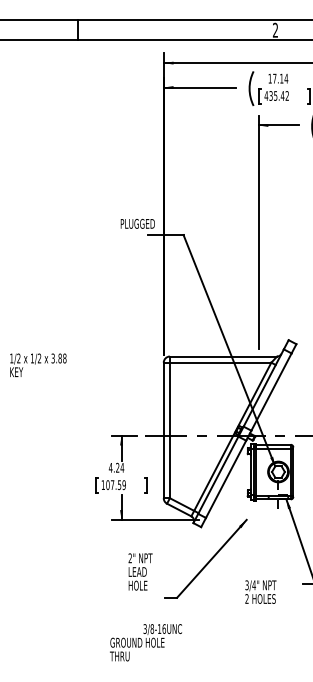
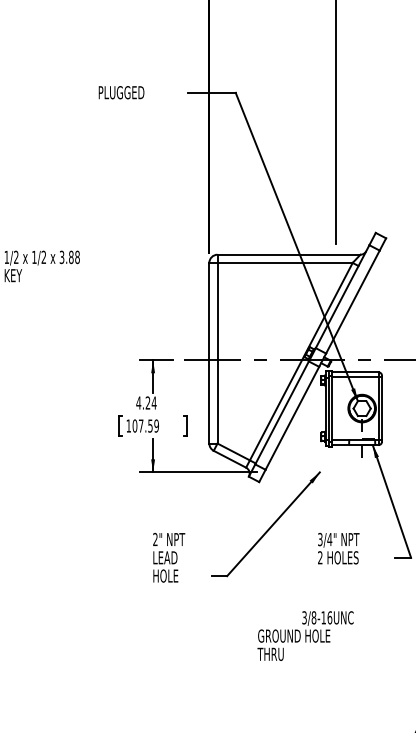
text: (137, 223) -> (121, 92), moved
text: (140, 571) -> (169, 557), moved
text: (260, 591) -> (338, 547), moved
text: (145, 642) -> (304, 635), moved

